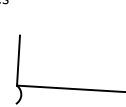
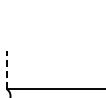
line: (18, 59) -> (6, 69), solid -> dashed

